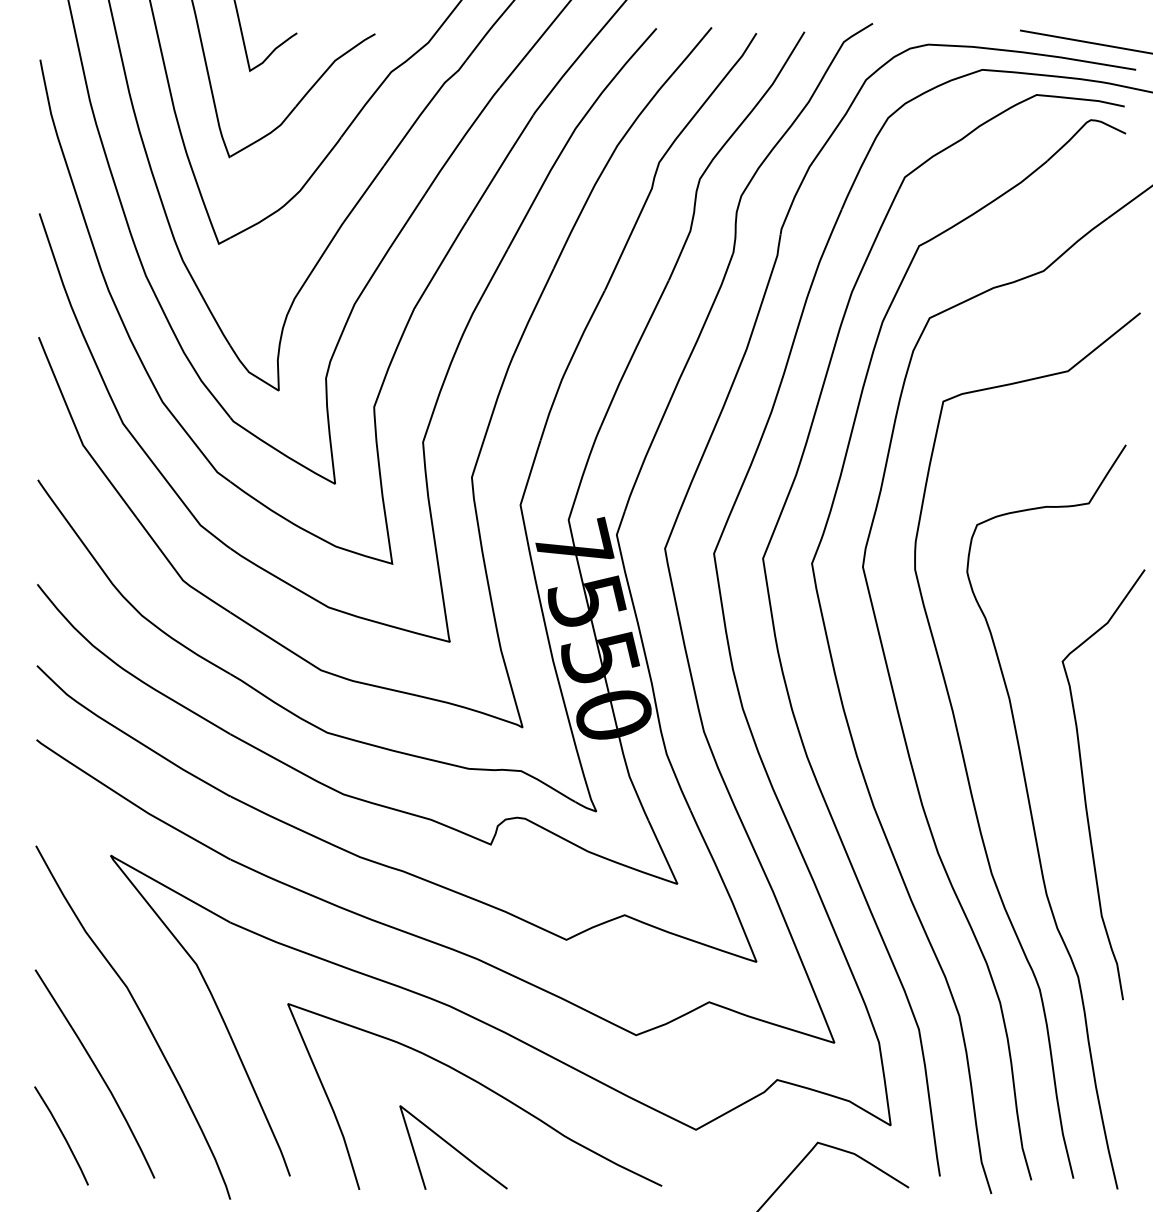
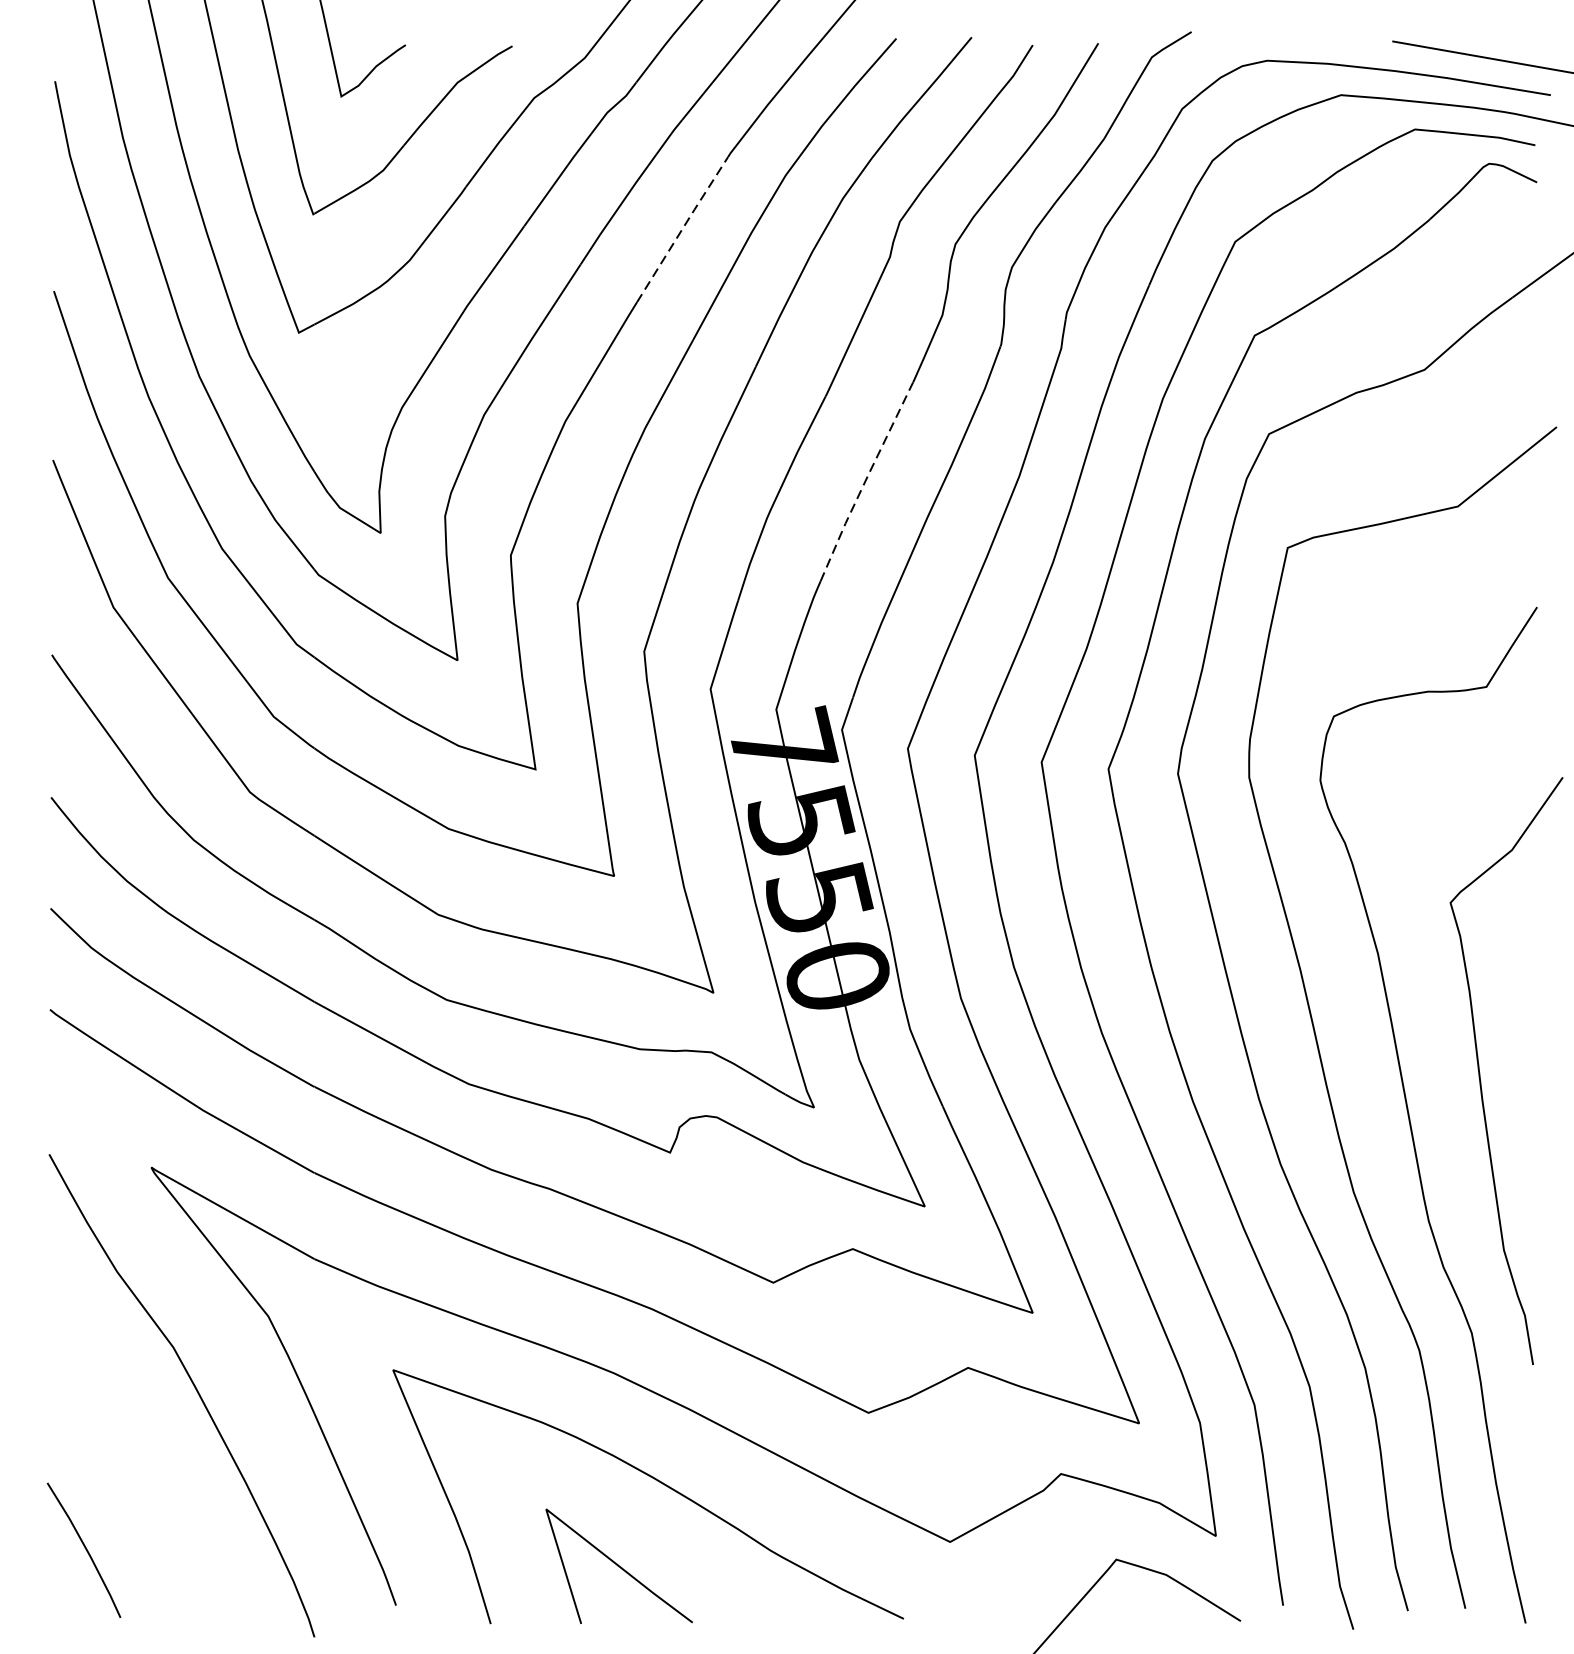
line: (500, 167) -> (683, 228), solid -> dashed
line: (633, 353) -> (864, 482), solid -> dashed
curve: (96, 1070) -> (131, 1461), removed

